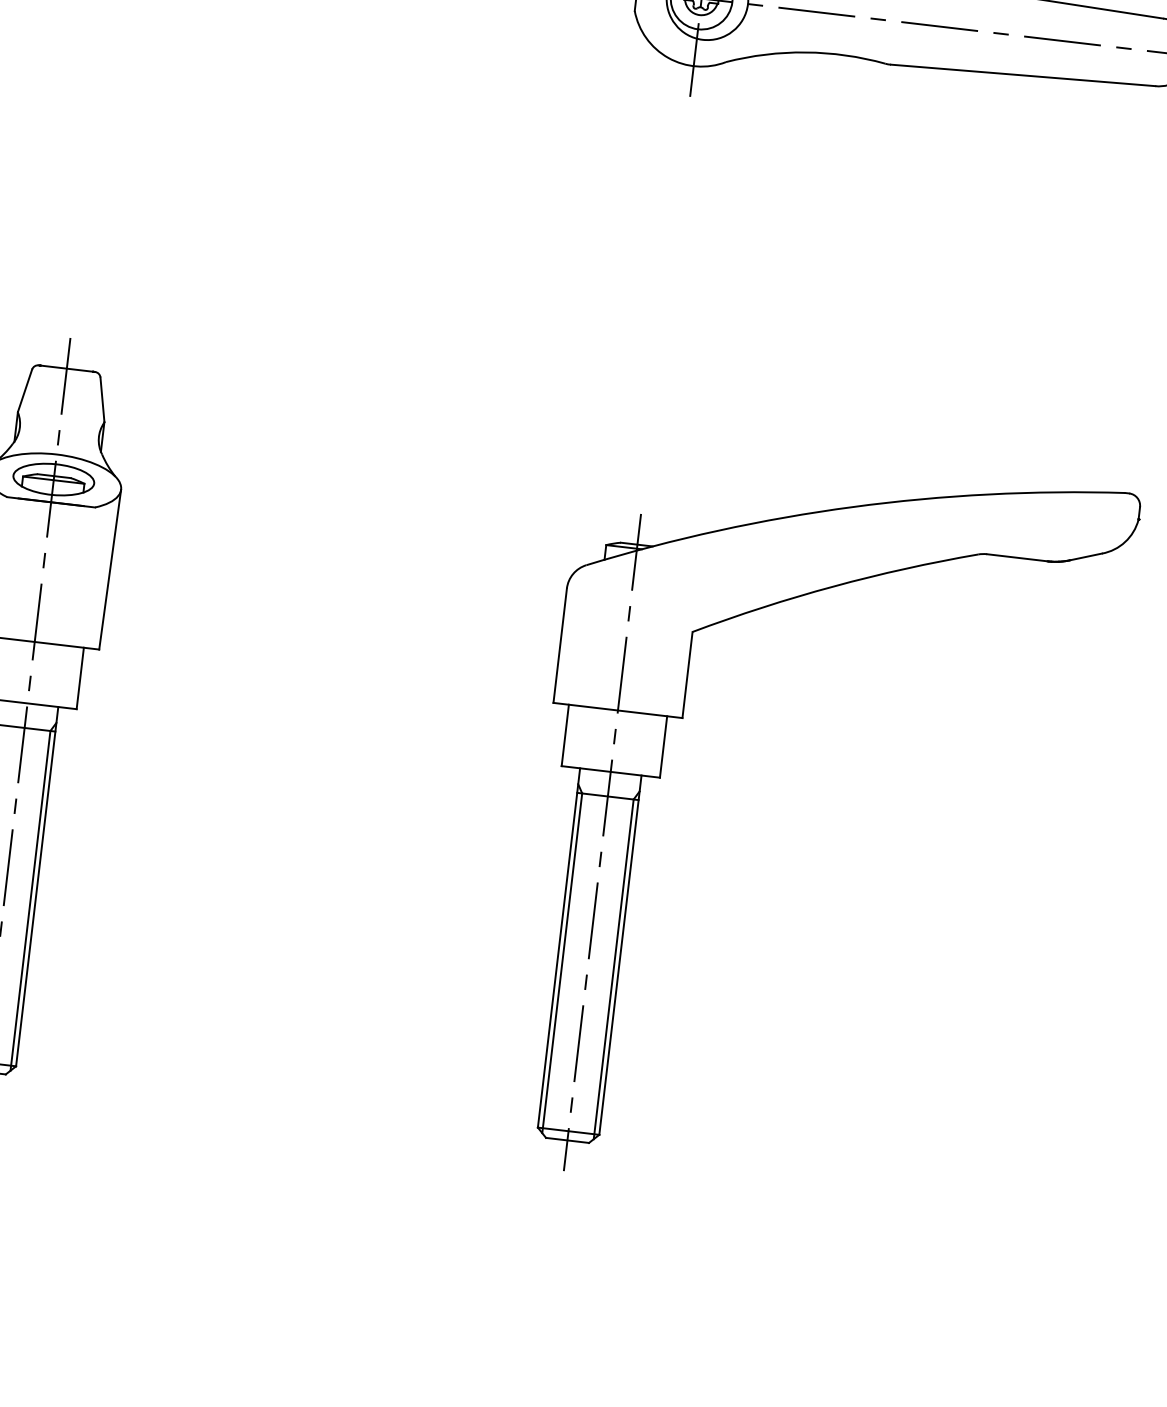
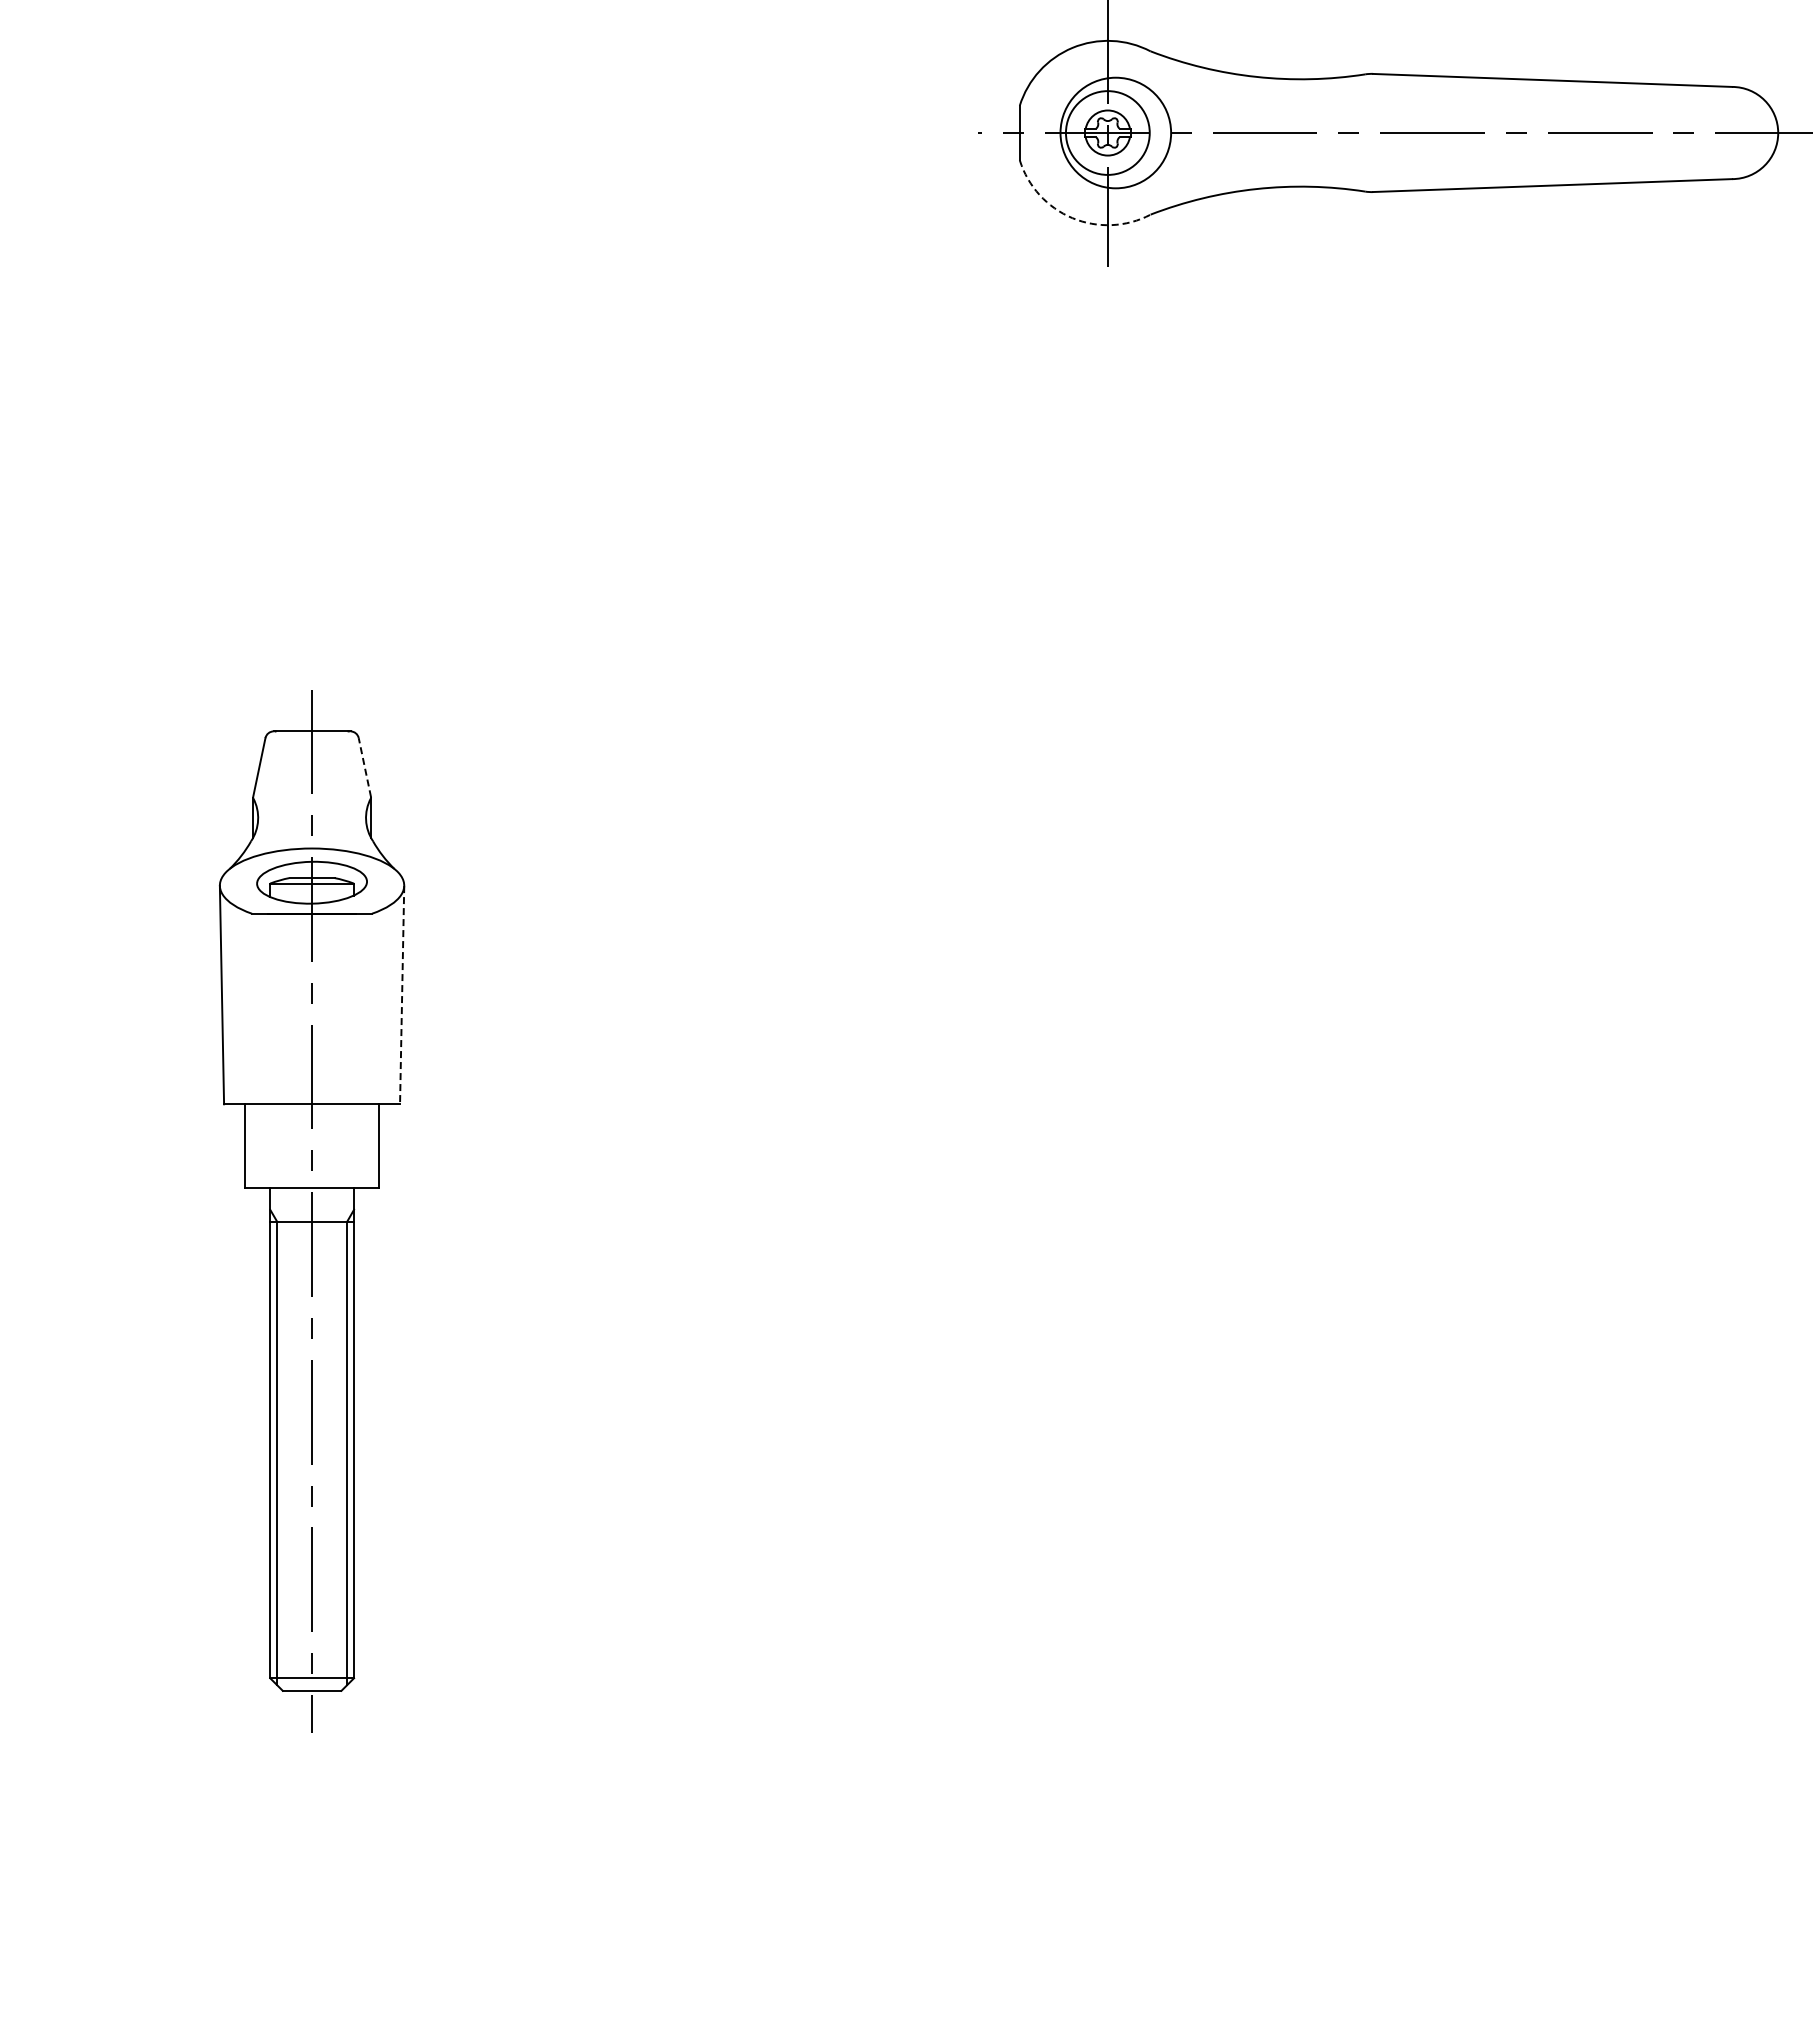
arc: (668, 58) -> (1072, 218), solid -> dashed
line: (102, 399) -> (364, 767), solid -> dashed
line: (110, 570) -> (402, 995), solid -> dashed
part: (660, 778) -> (1175, 1188), removed

